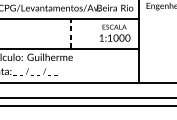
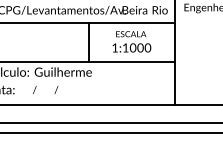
text: (114, 32) -> (131, 41), moved
line: (70, 33) -> (89, 42), dashed -> solid

